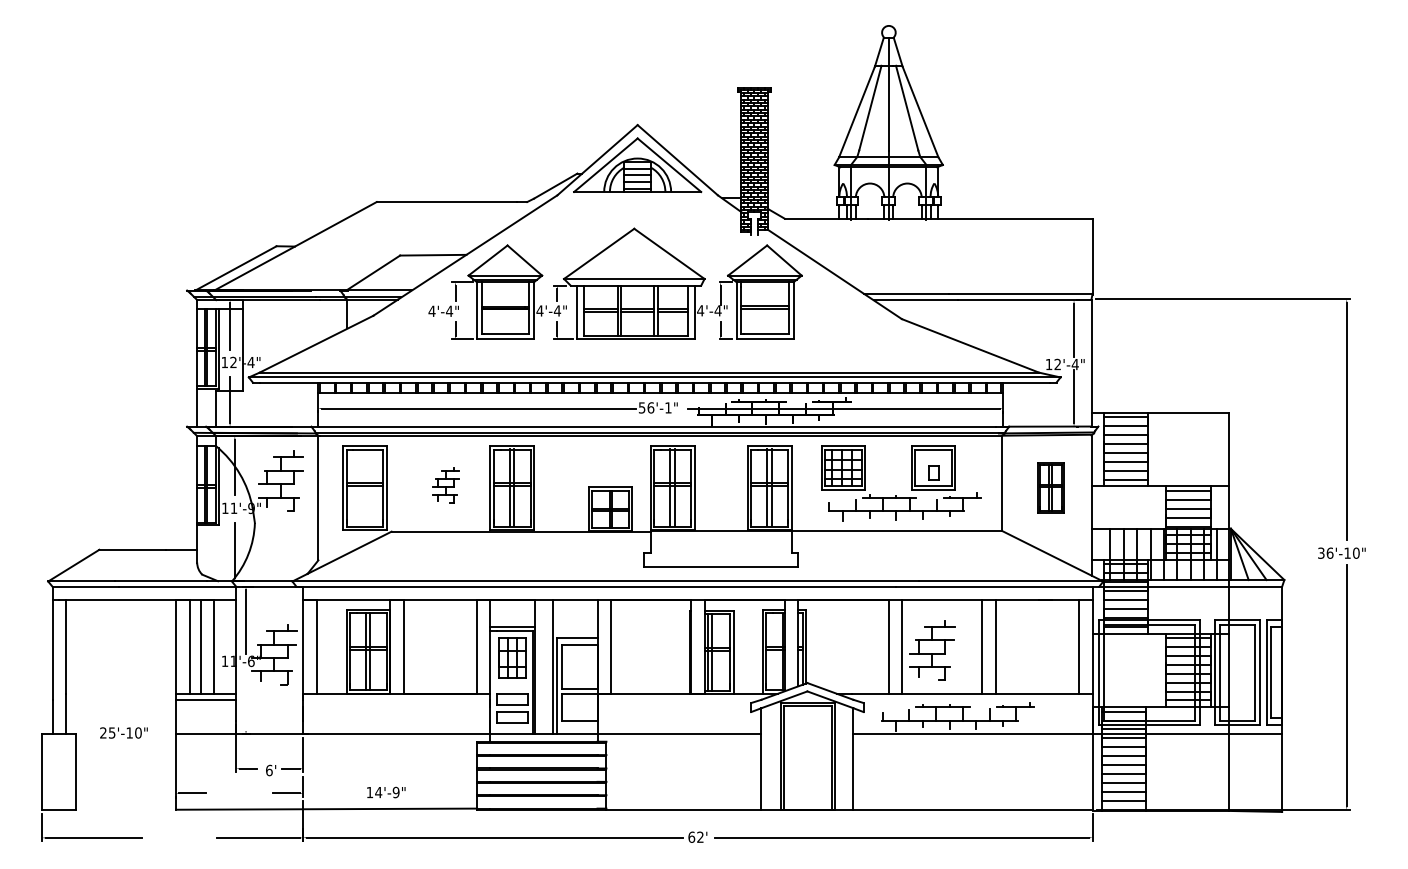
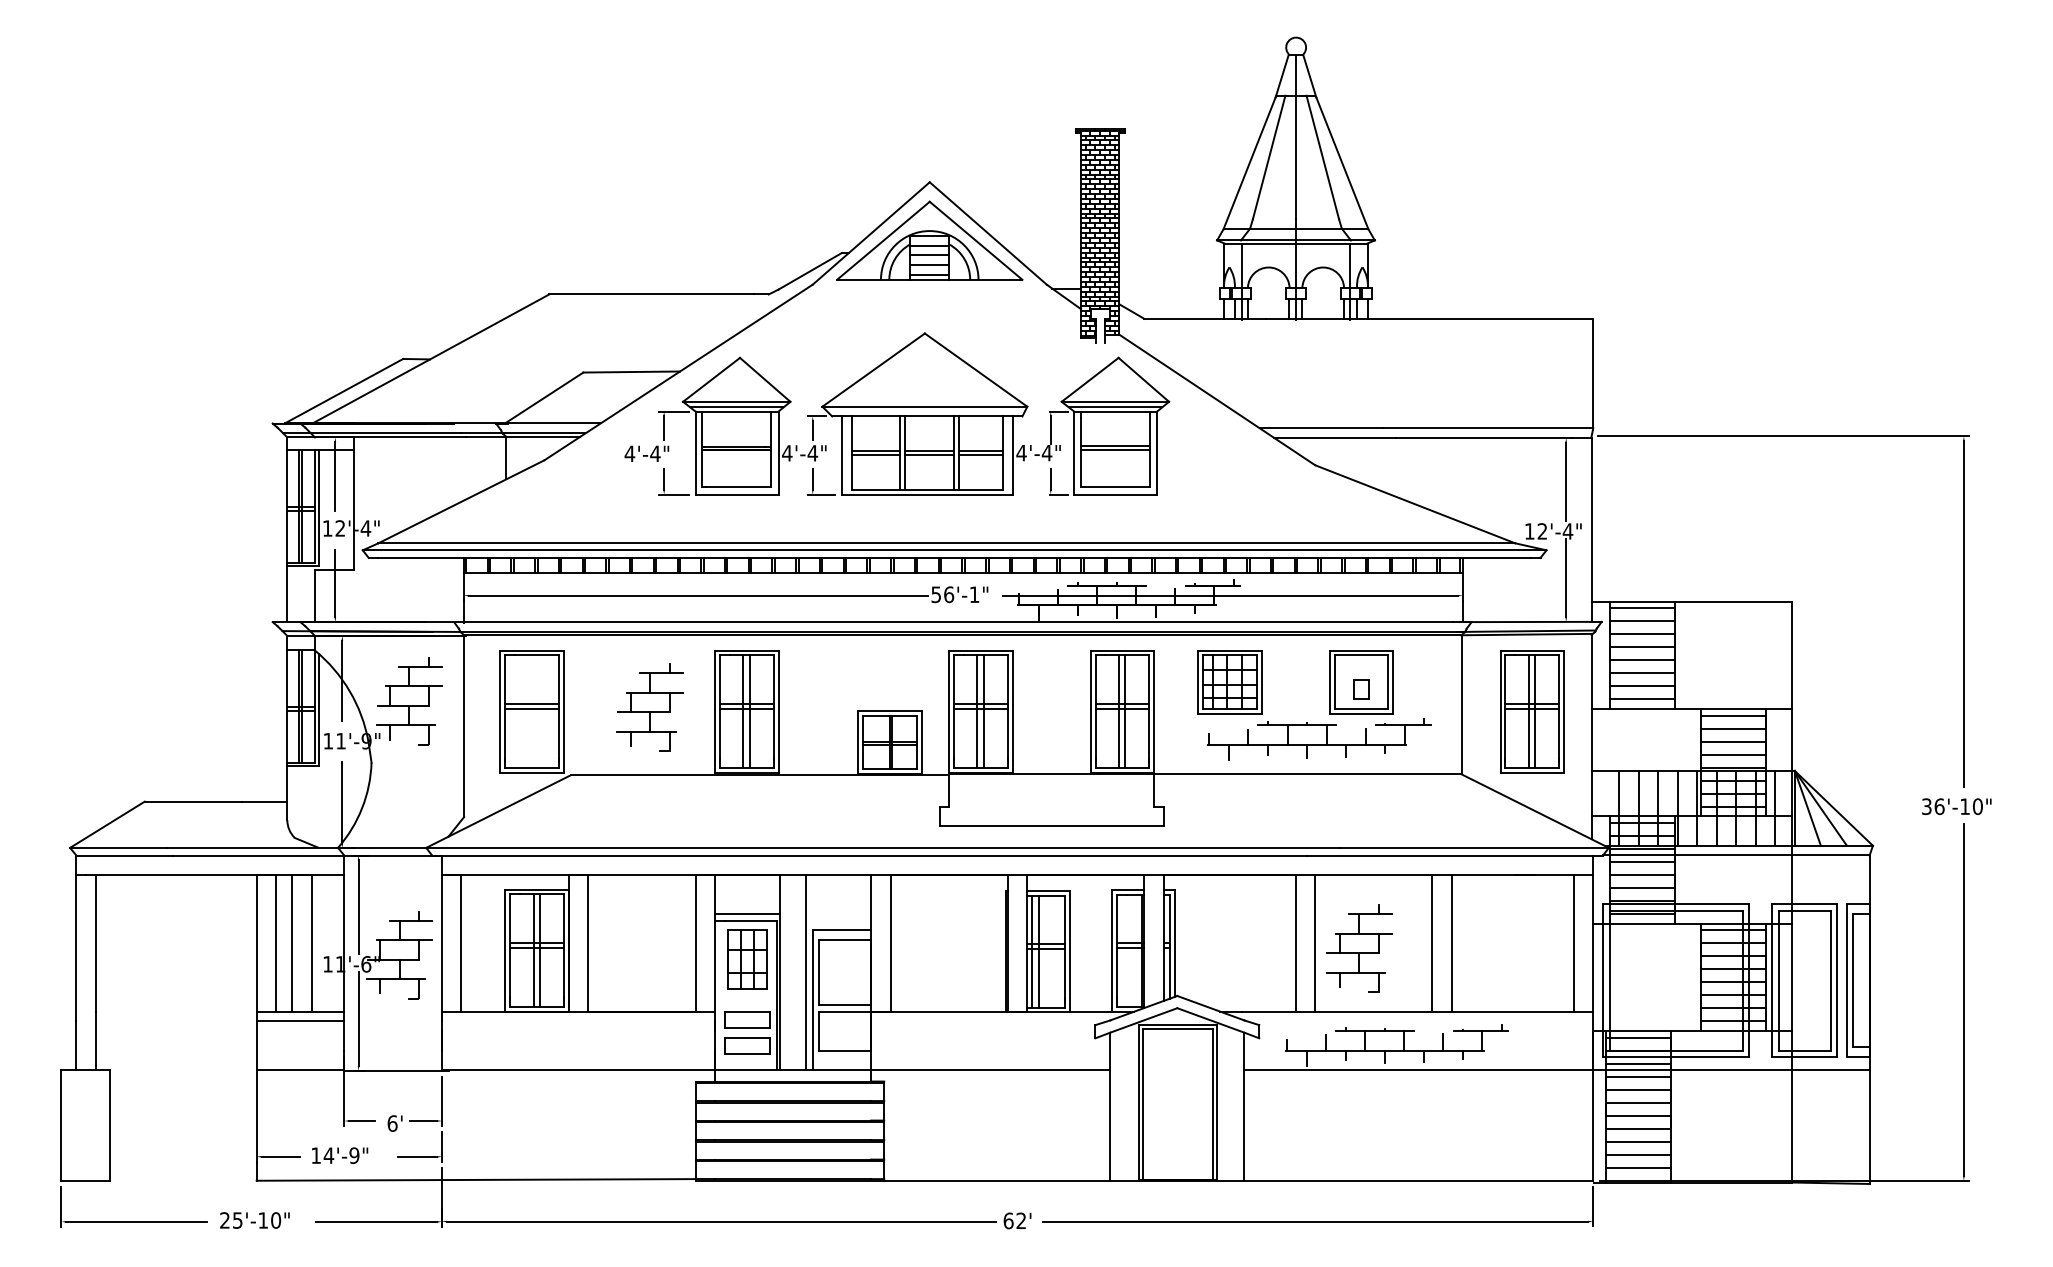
part: (445, 485) -> (649, 707), size x1.67
part: (1050, 487) -> (1531, 710), size x1.67
line: (246, 698) -> (359, 1018), added
text: (123, 732) -> (254, 1219), moved
text: (386, 792) -> (340, 1155), moved

